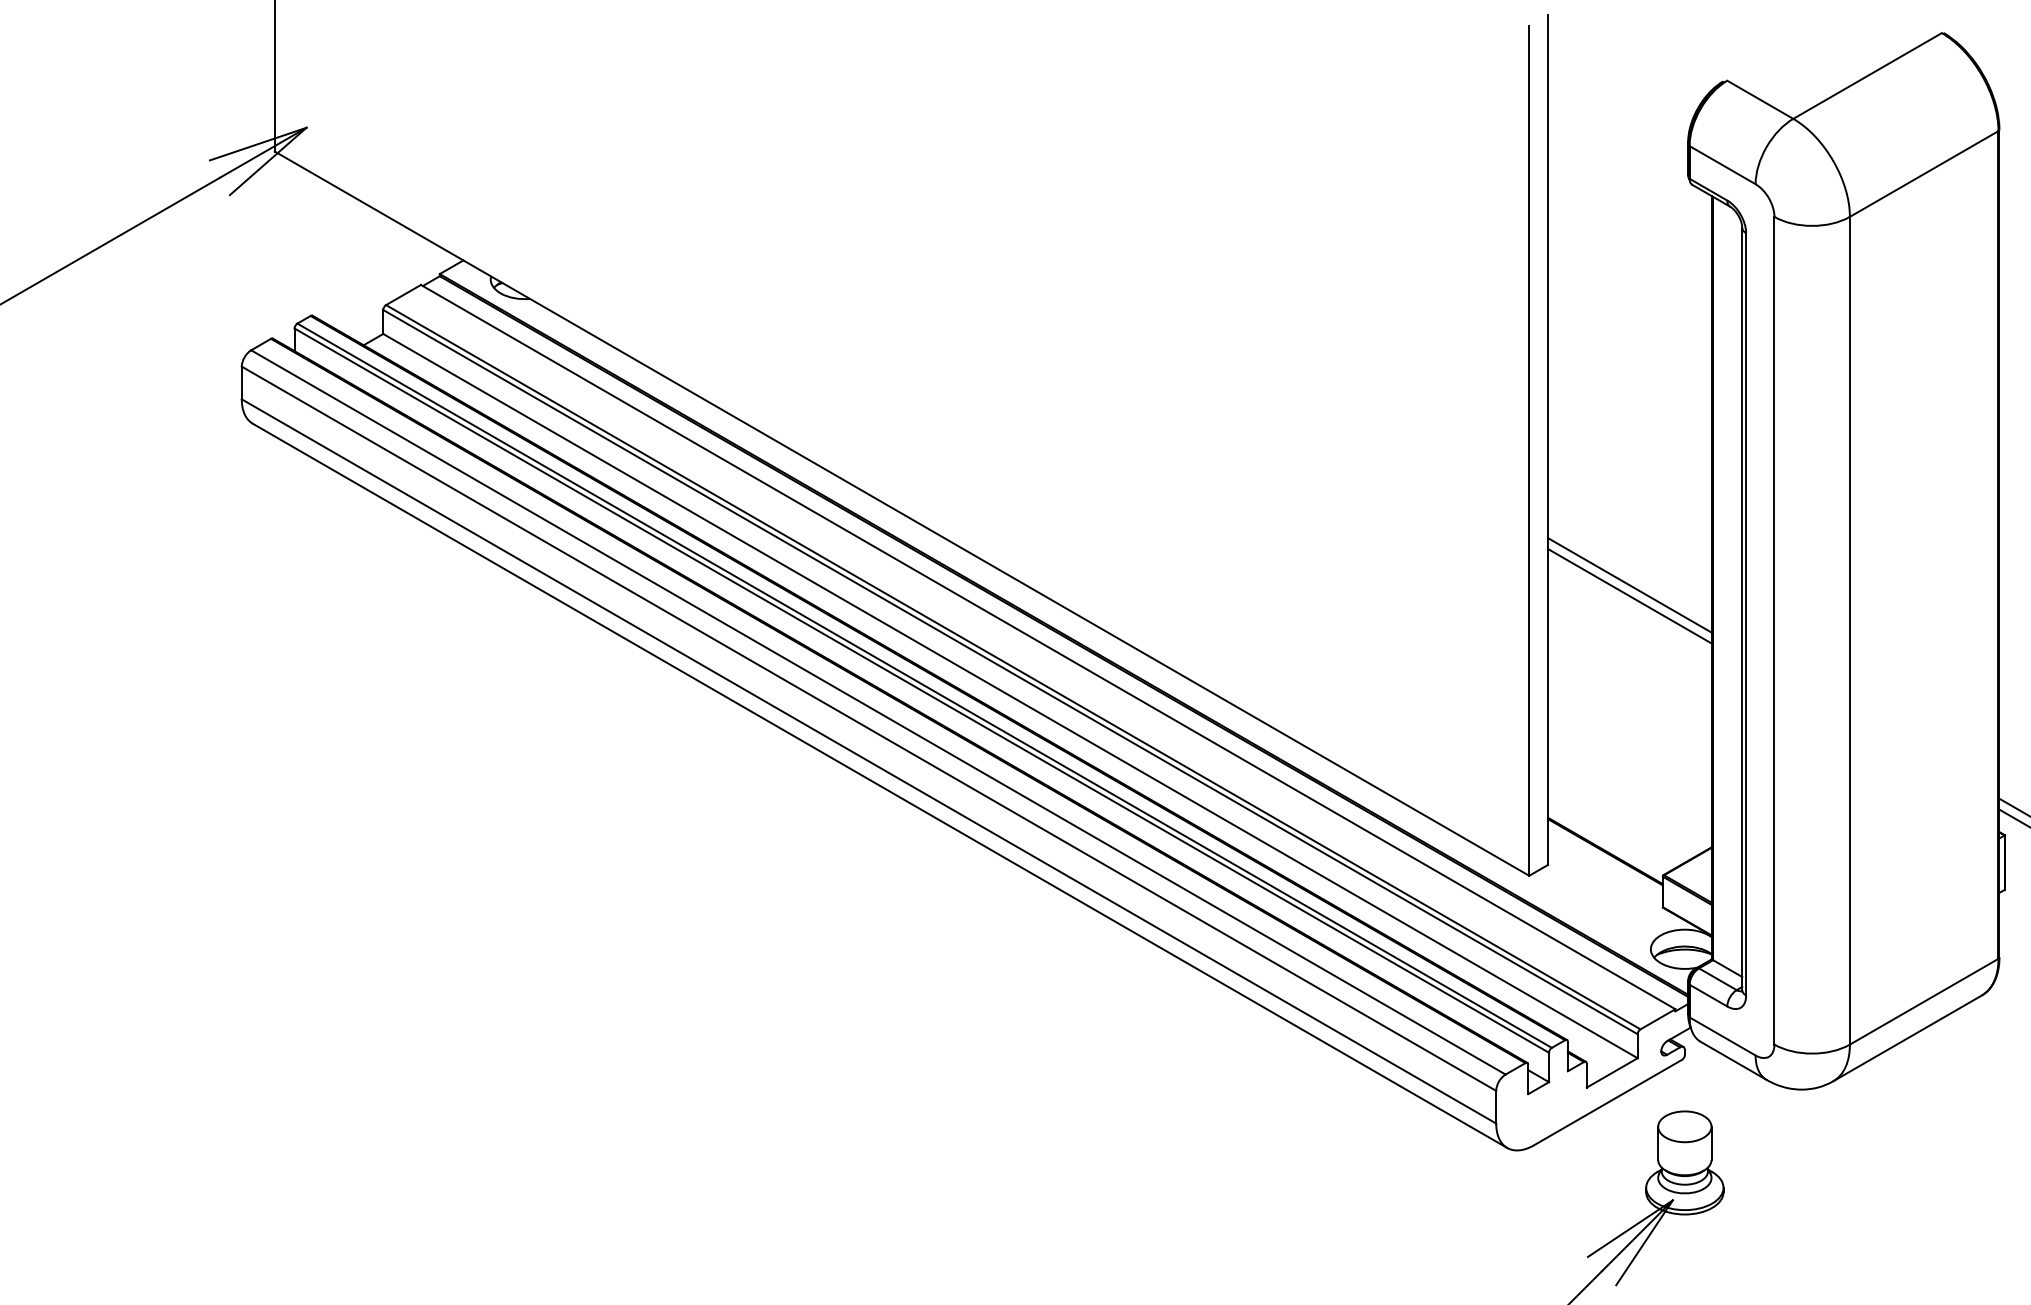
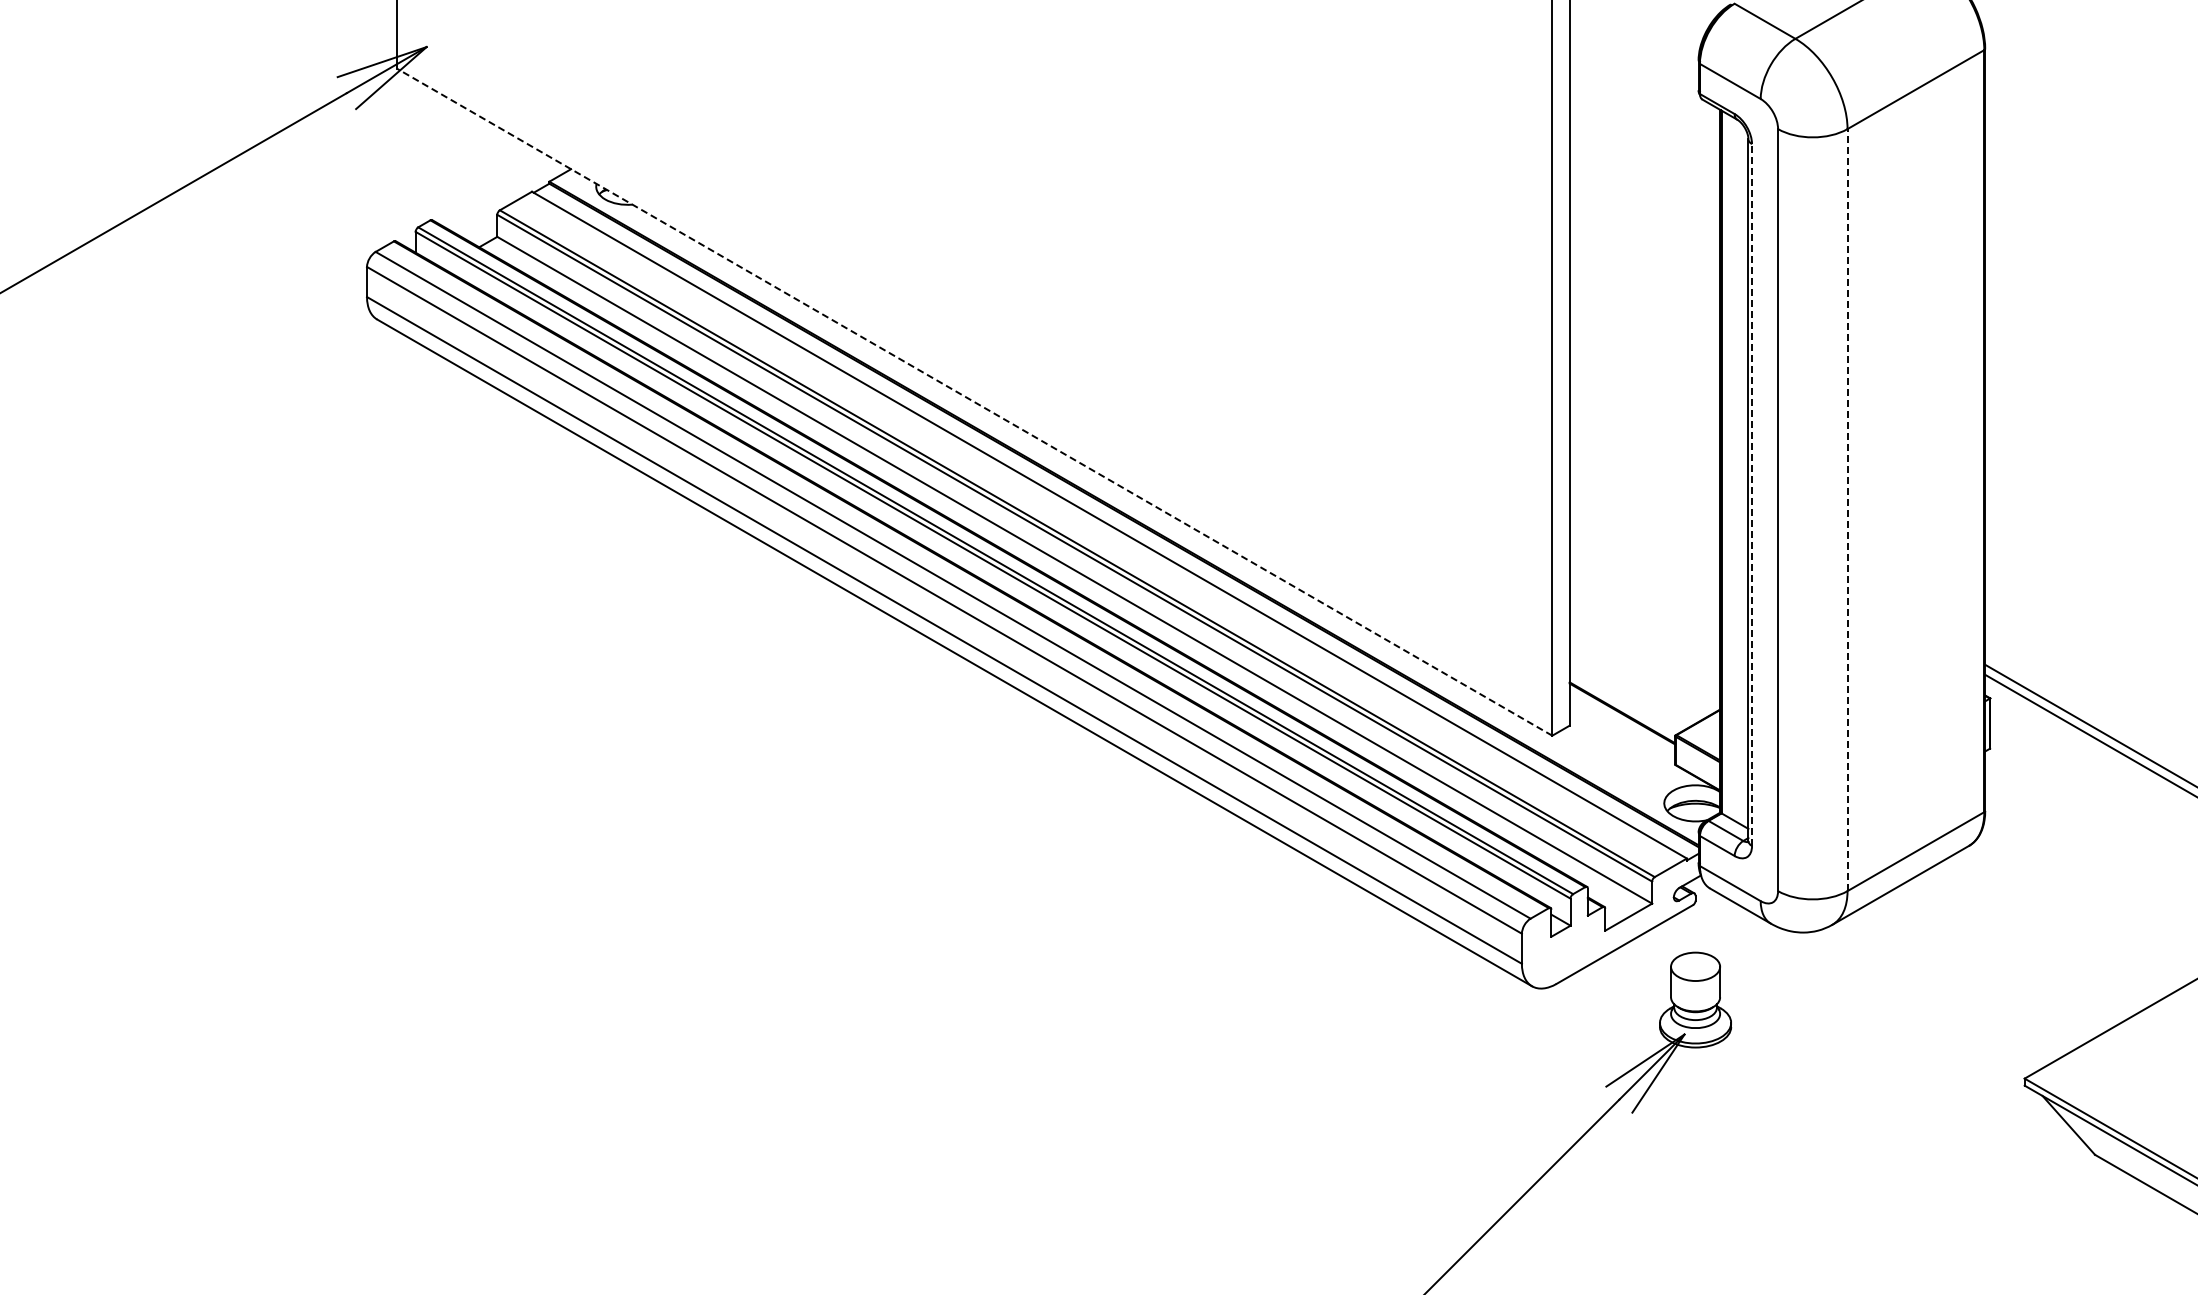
line: (901, 513) -> (974, 402), solid -> dashed
line: (1629, 584) -> (1644, 467), removed
line: (1629, 595) -> (1644, 477), removed
line: (1746, 614) -> (1752, 495), solid -> dashed
line: (1849, 630) -> (1847, 509), solid -> dashed

